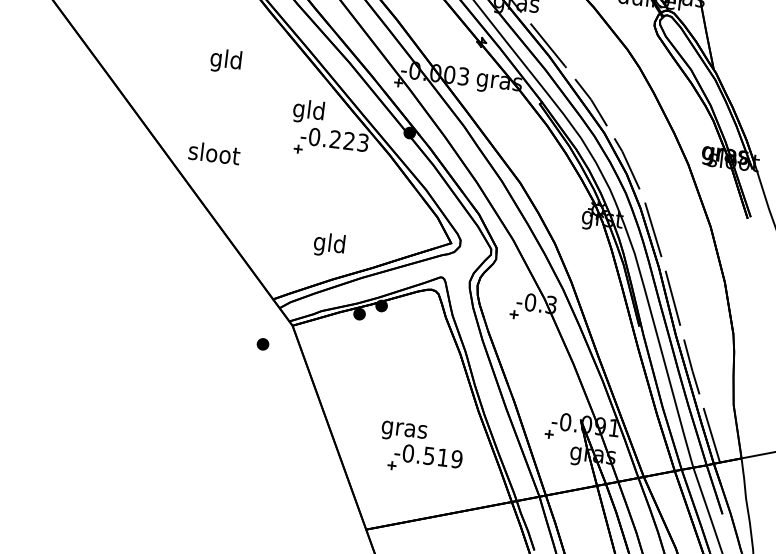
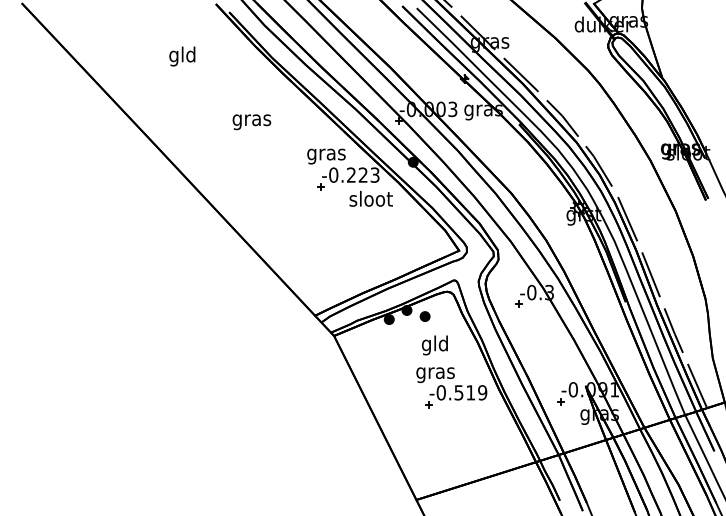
text: (225, 61) -> (251, 120), gld -> gras
text: (309, 111) -> (326, 154), gld -> gras
text: (213, 152) -> (370, 198), moved
text: (328, 245) -> (434, 345), moved
part: (262, 344) -> (424, 316), moved
part: (421, 448) -> (451, 387), moved

